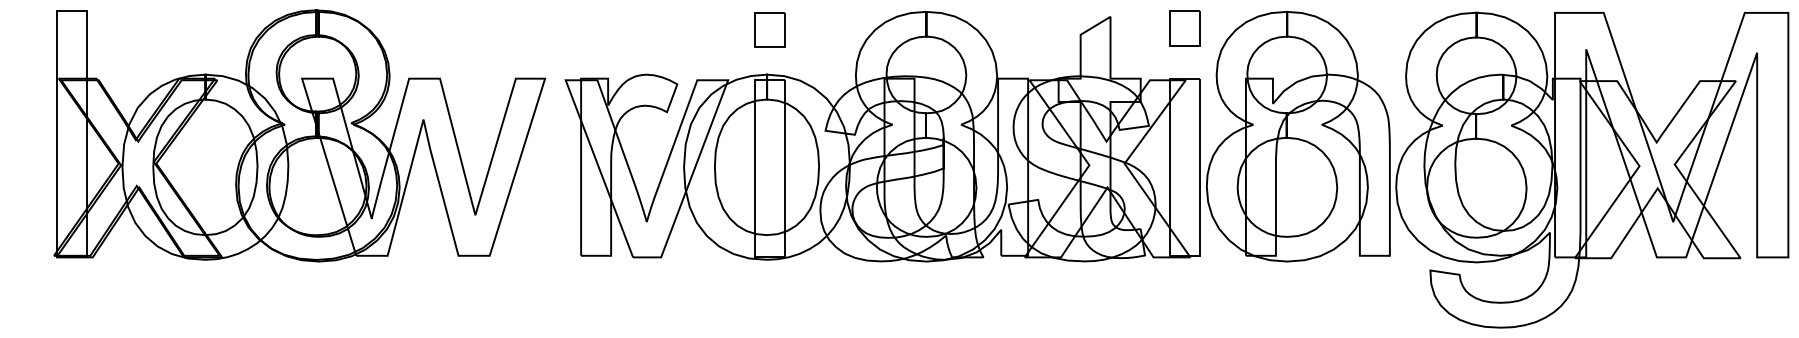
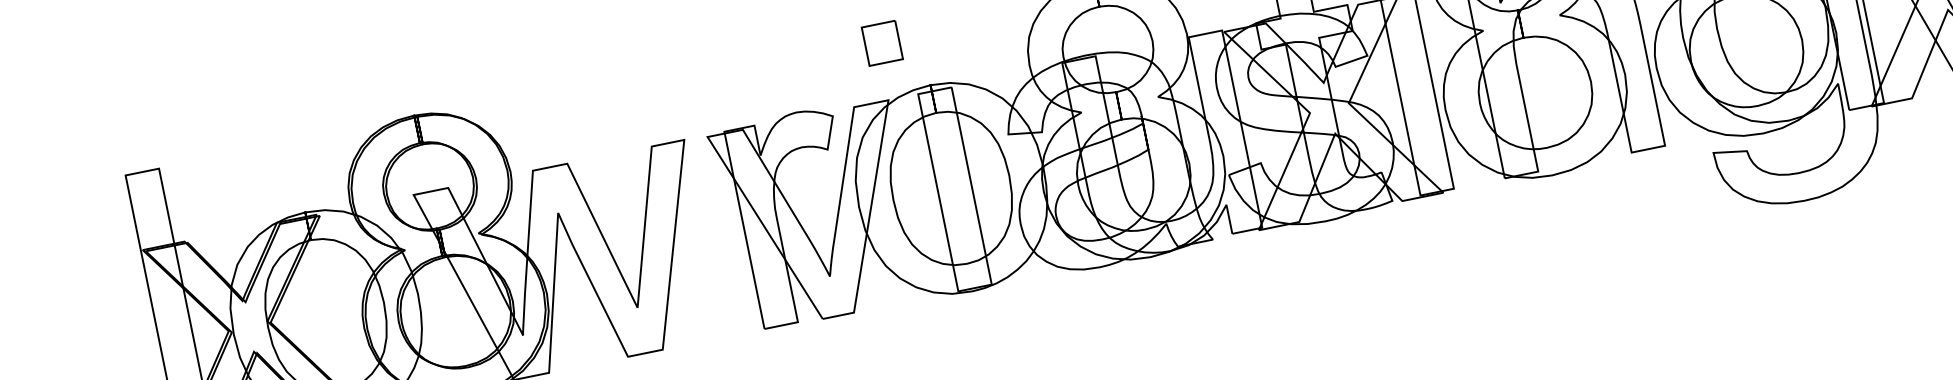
part: (769, 29) -> (881, 42), moved

